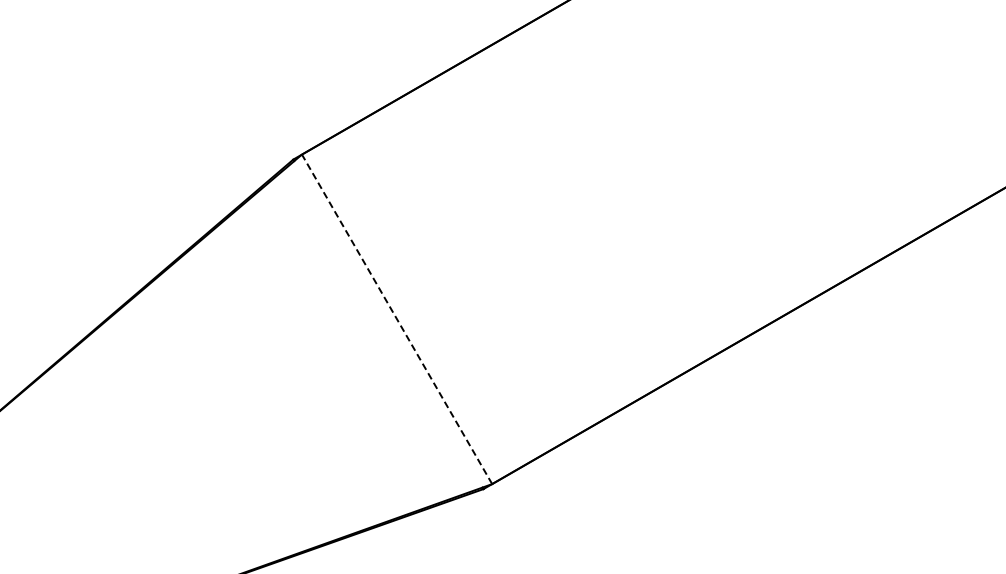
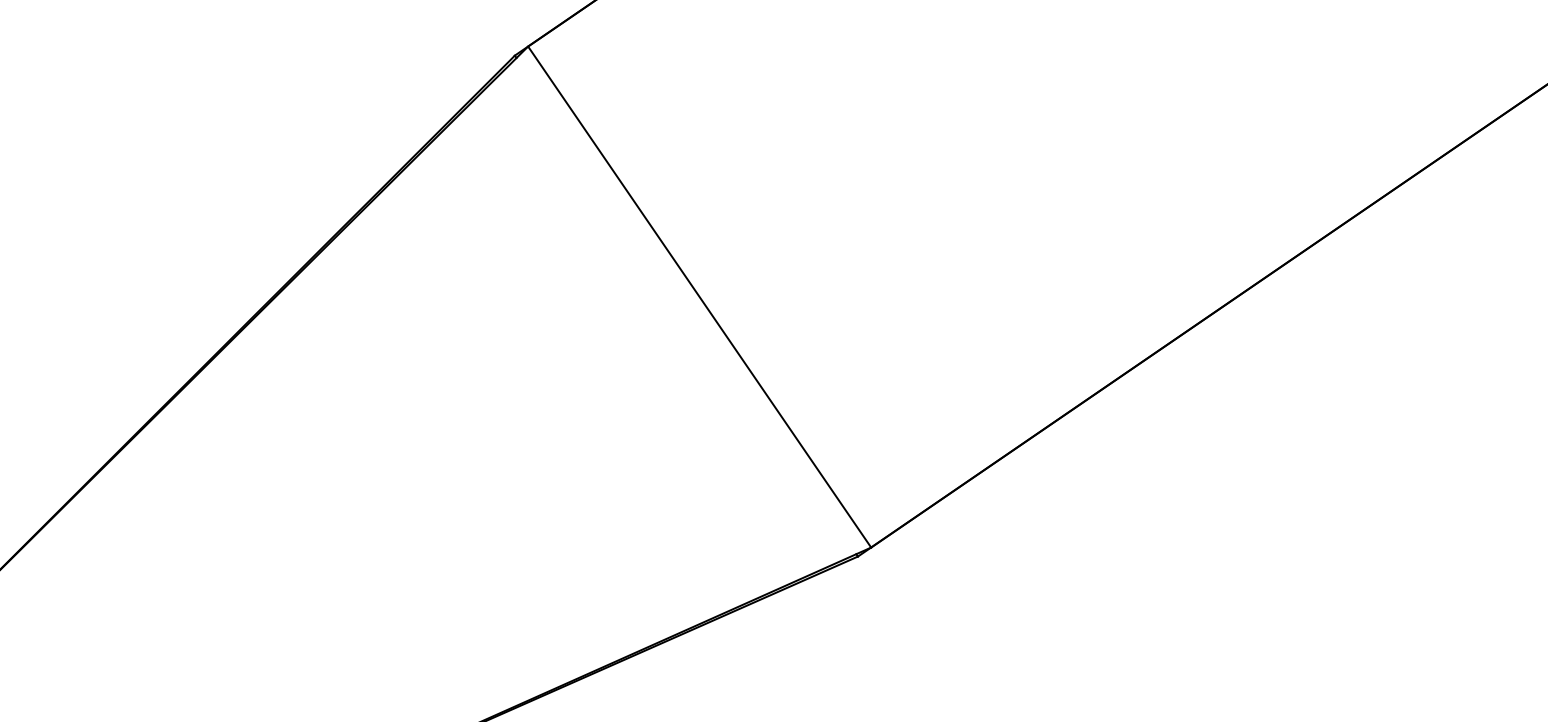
line: (396, 318) -> (698, 295), dashed -> solid

